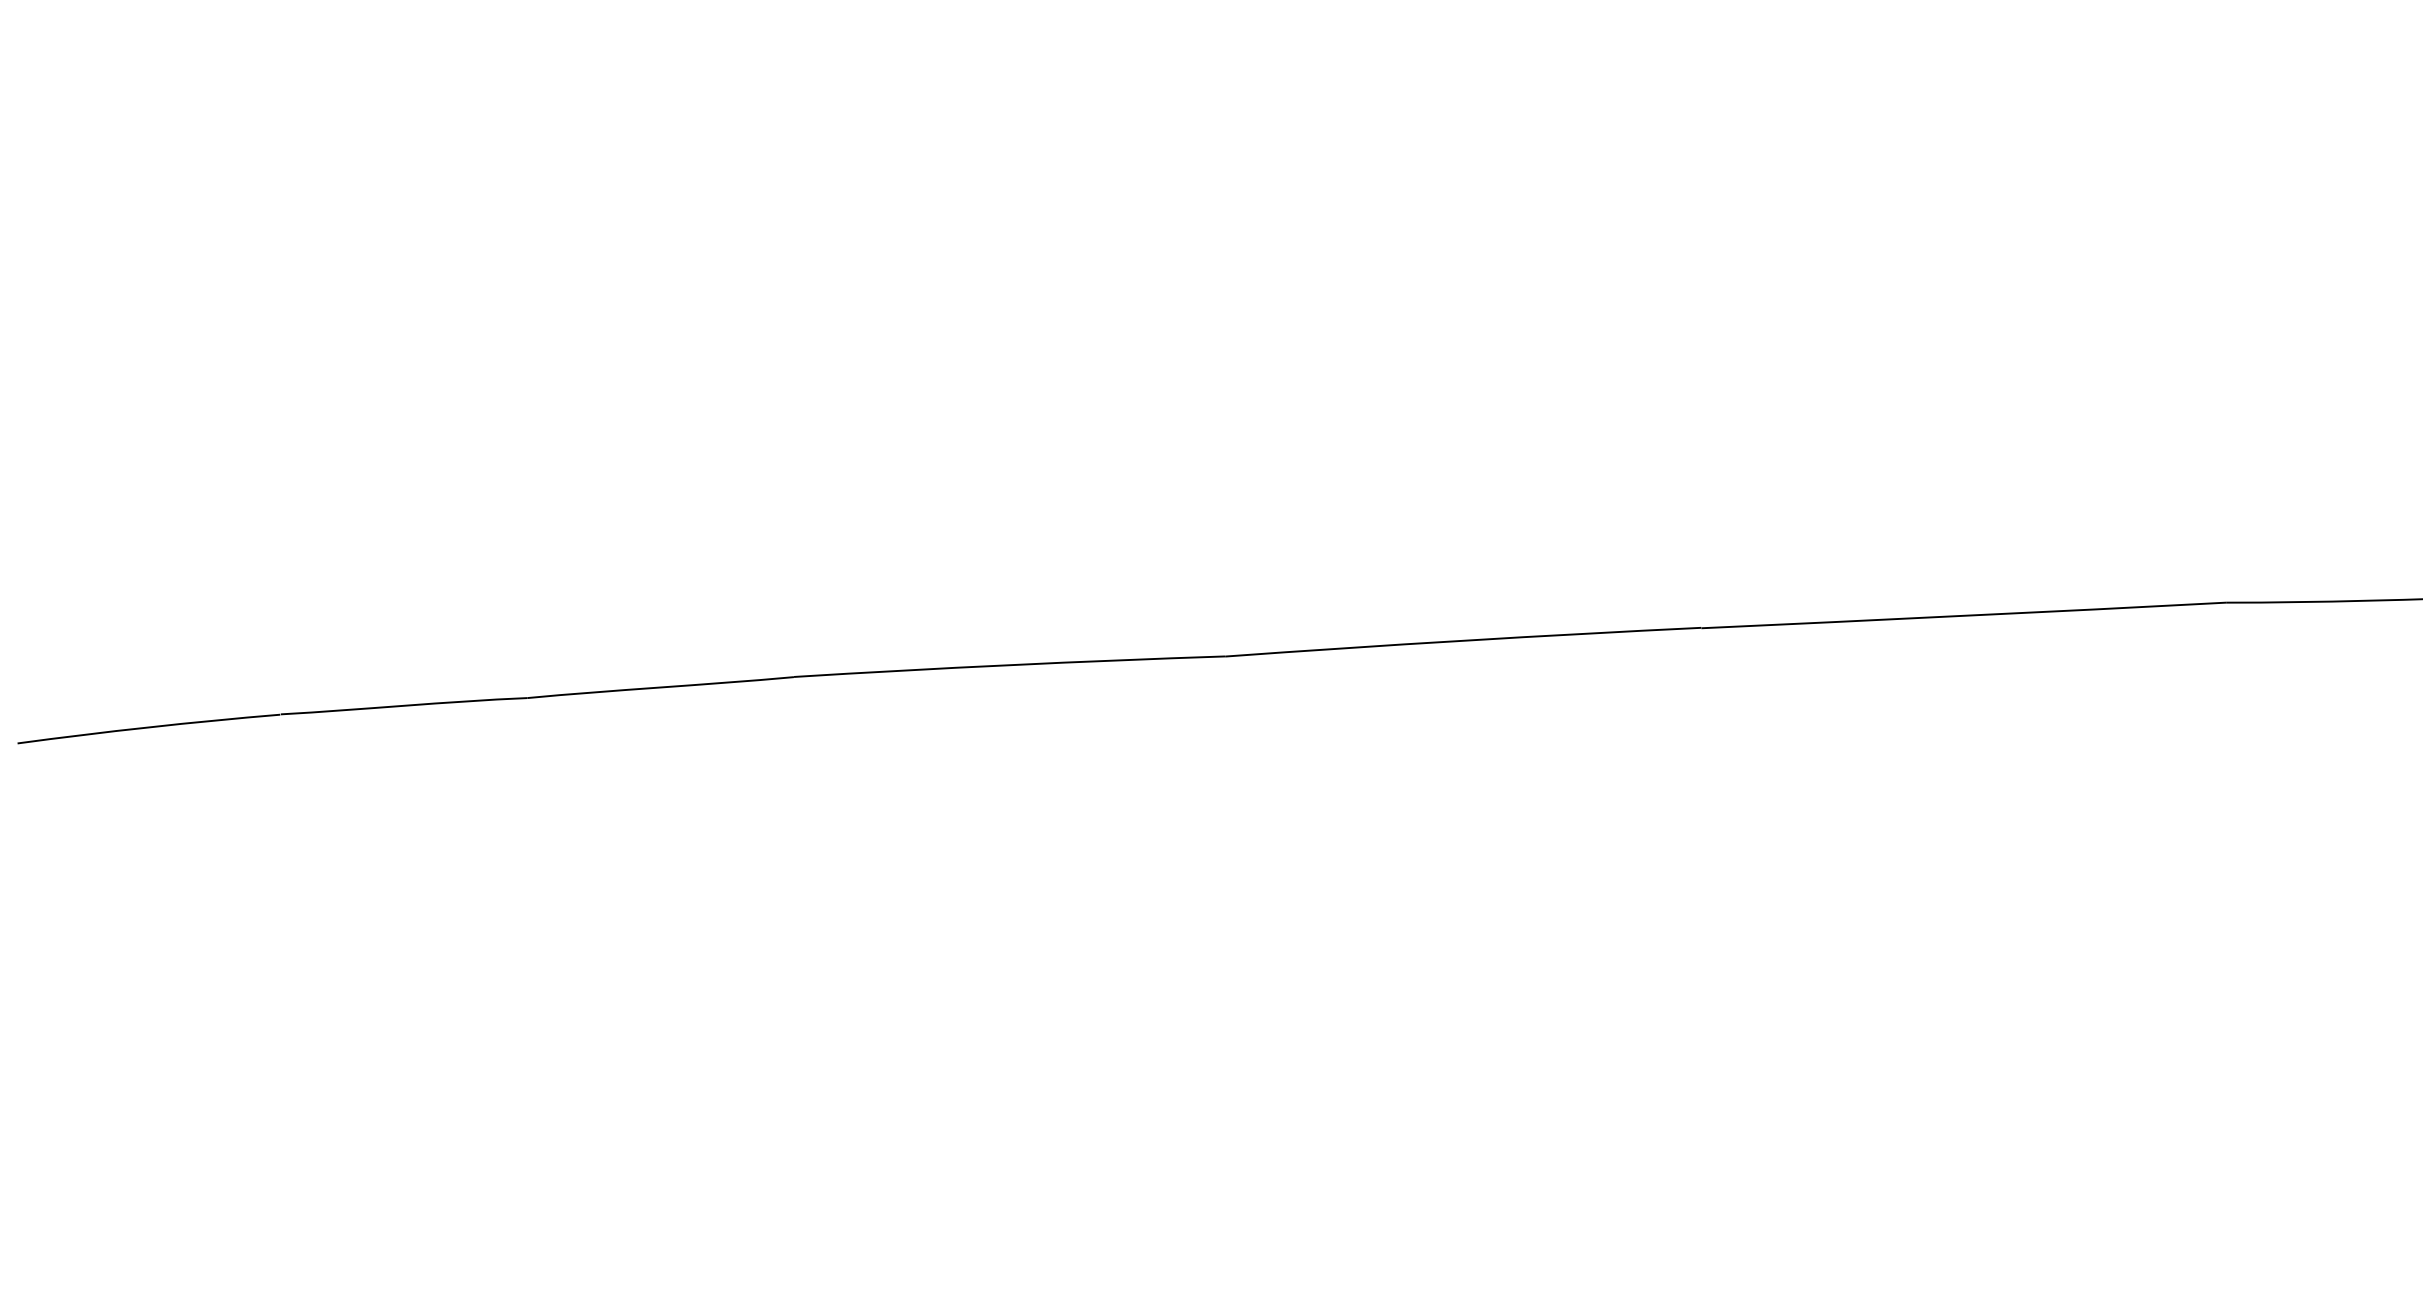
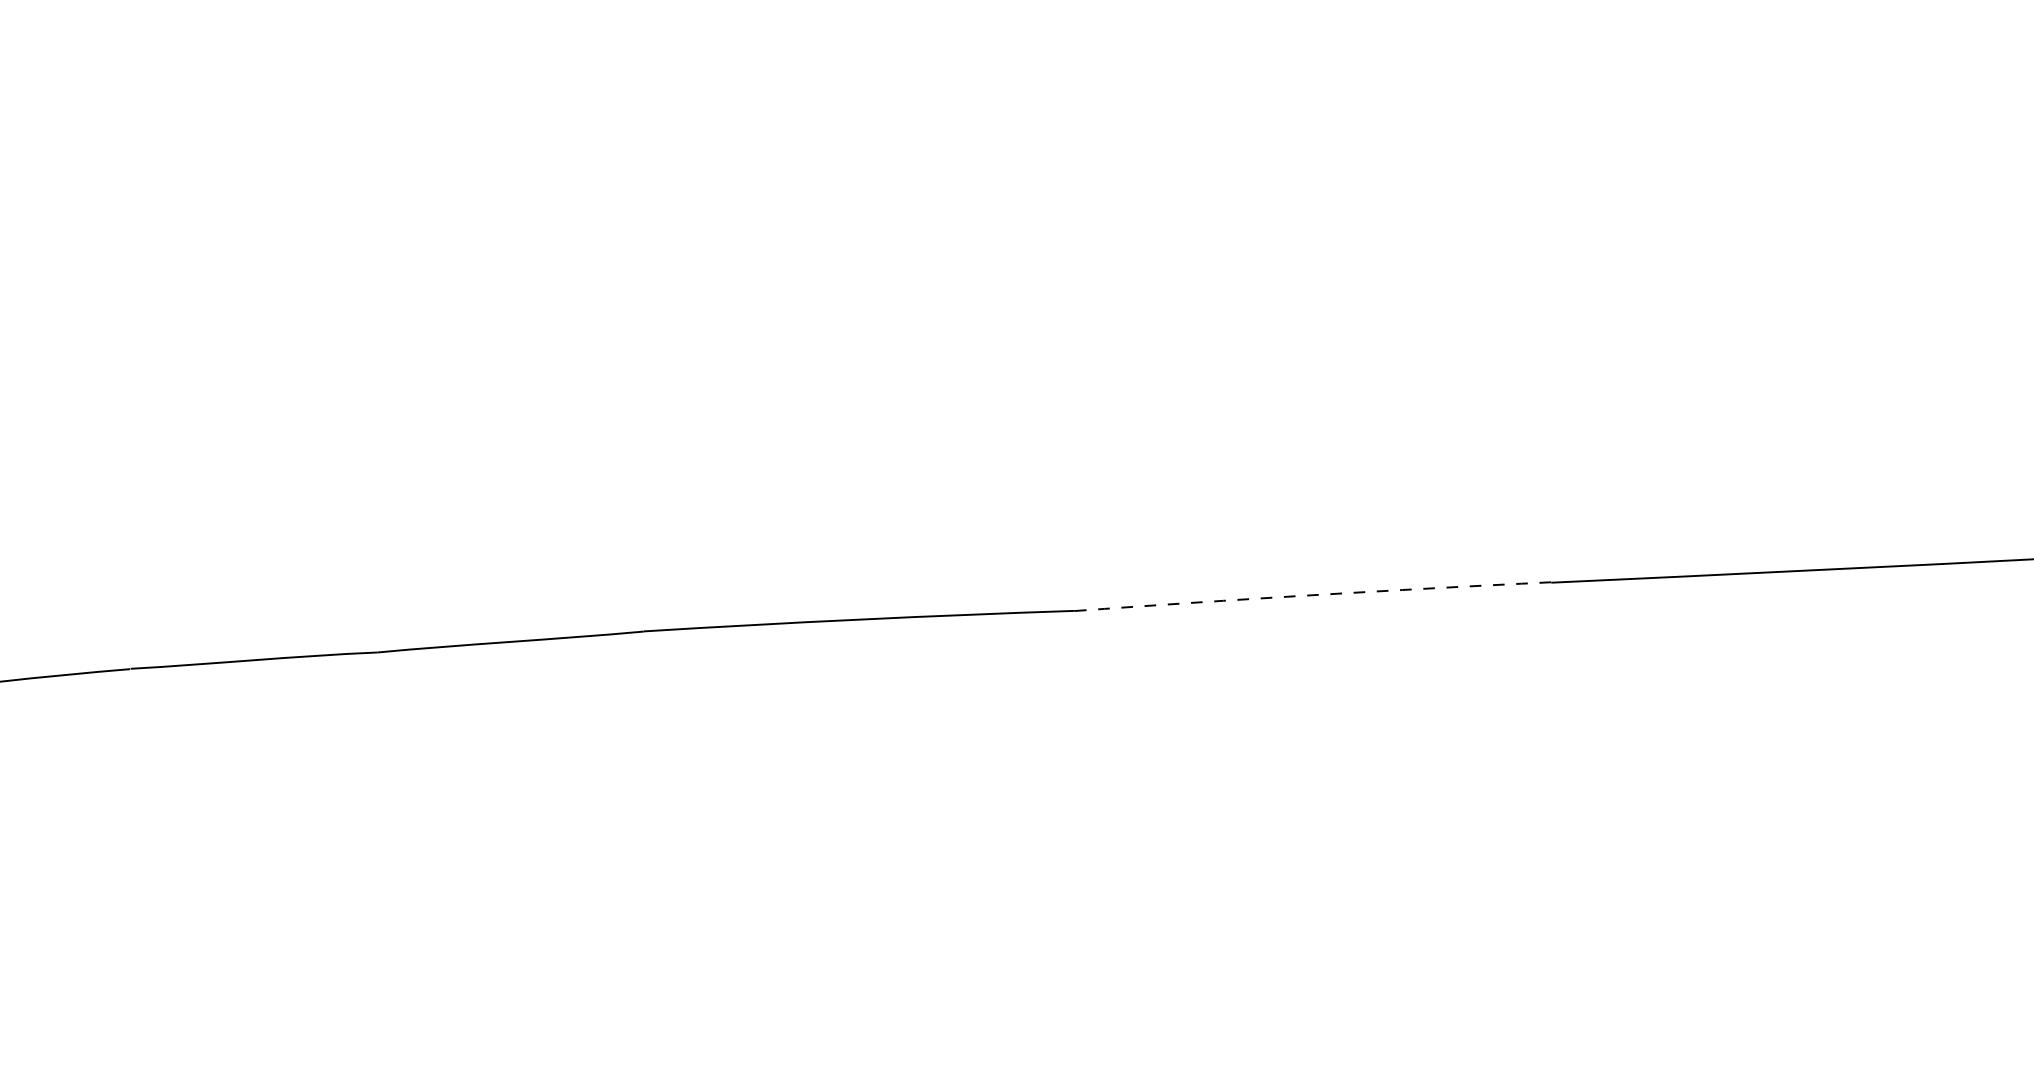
arc: (1463, 640) -> (1313, 594), solid -> dashed

